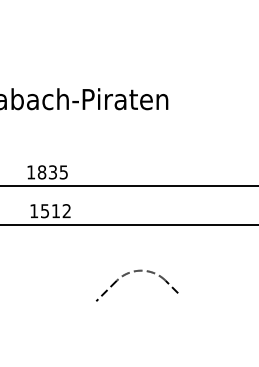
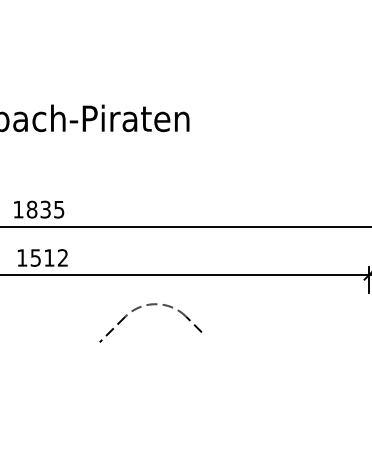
part: (137, 271) -> (150, 305), moved

